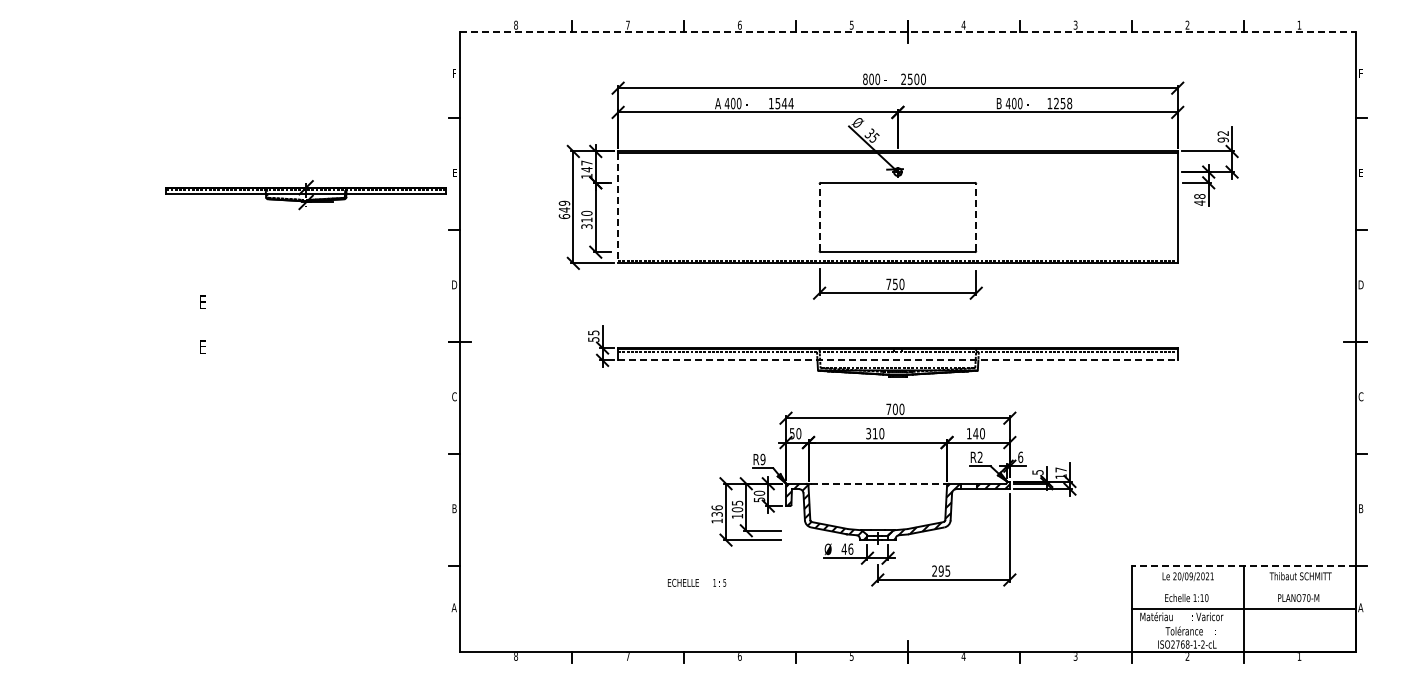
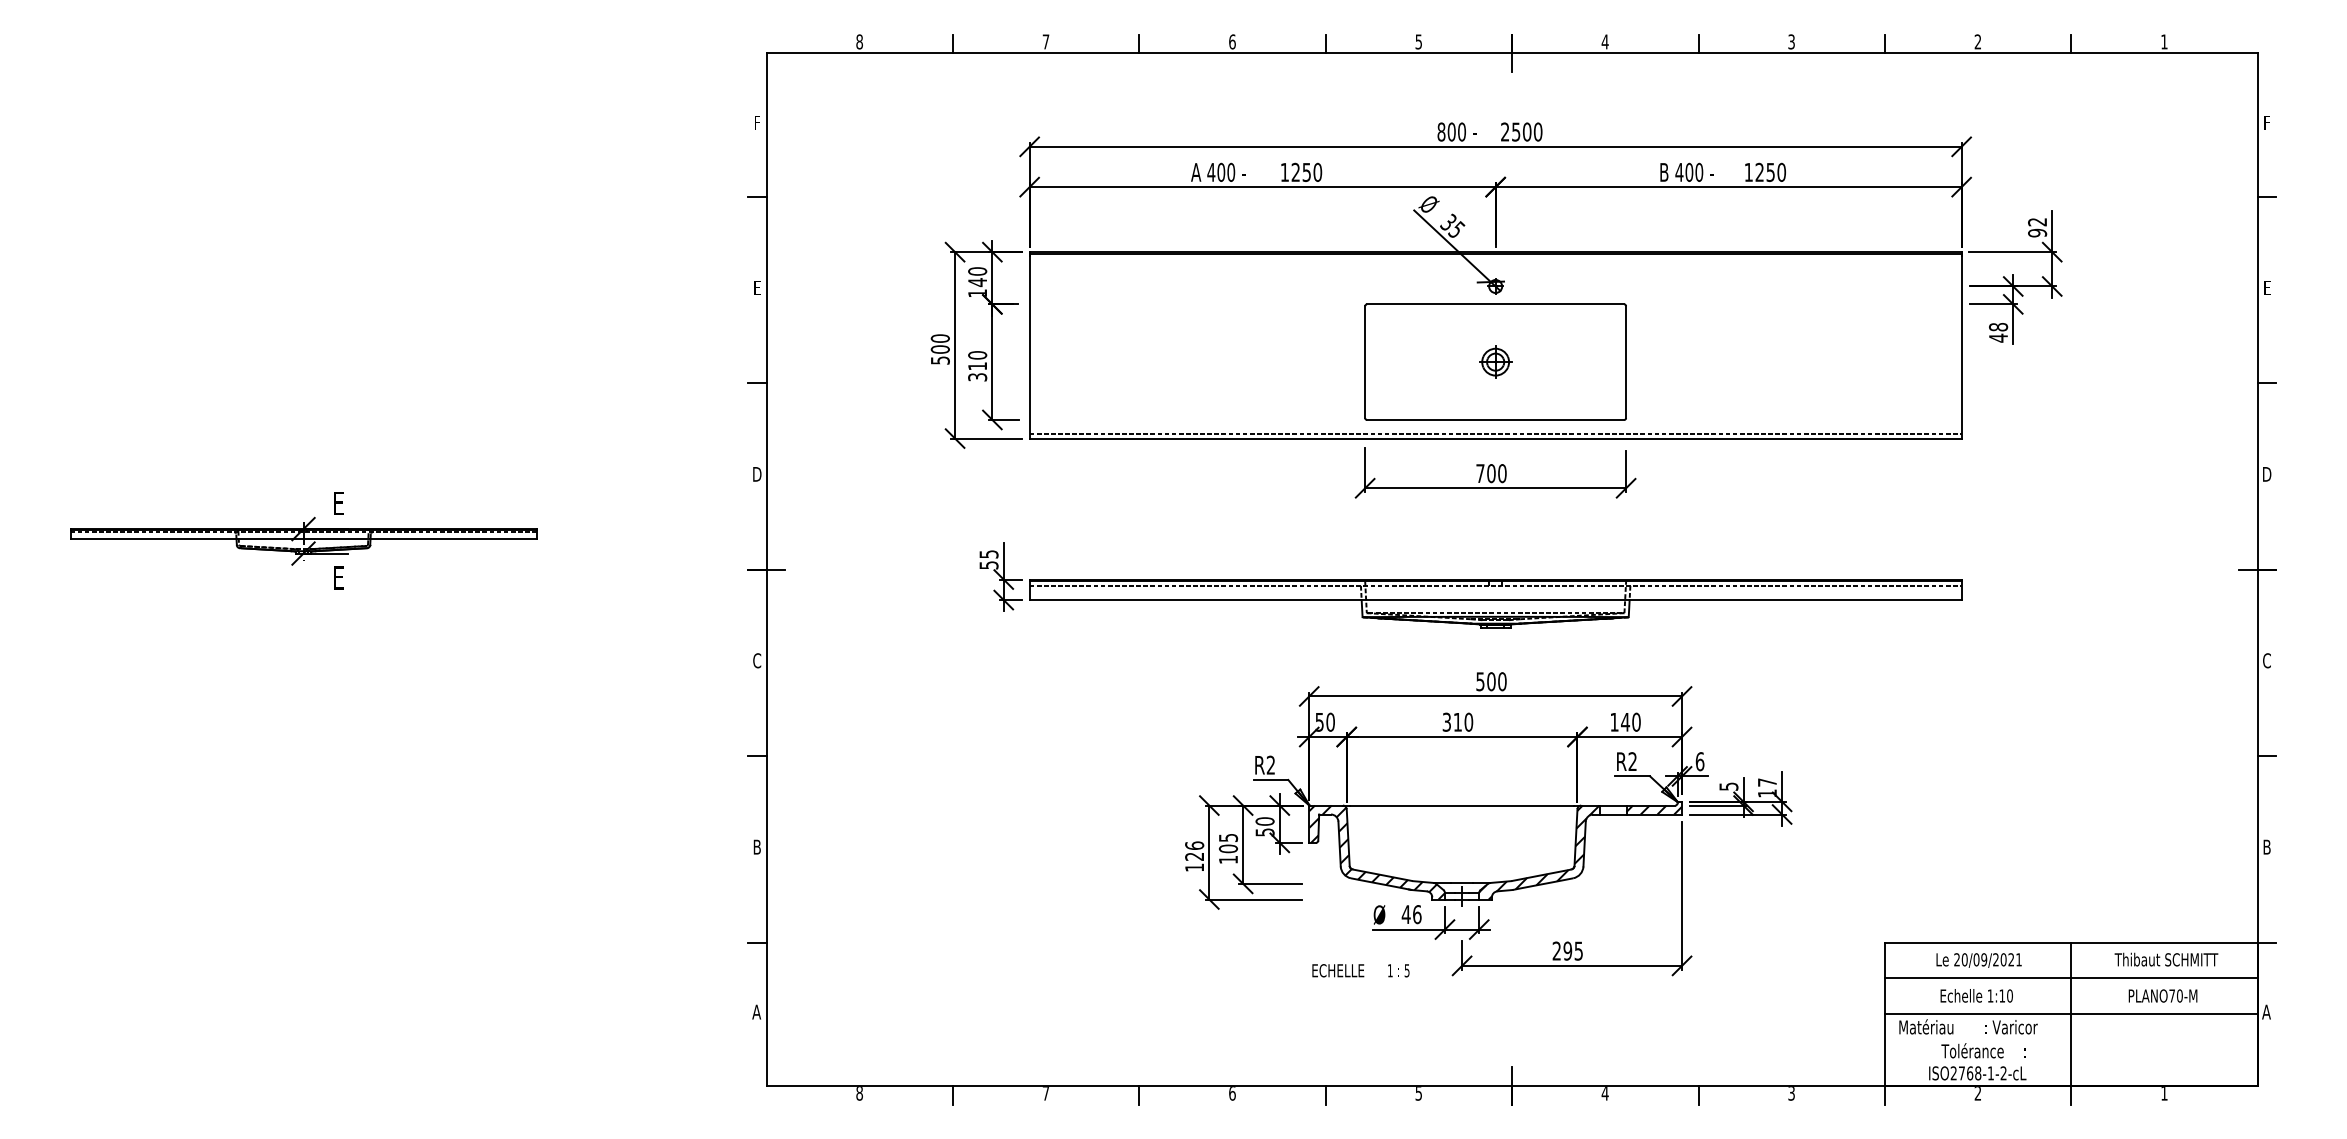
line: (907, 32) -> (1511, 54), dashed -> solid
text: (784, 103) -> (1306, 172), 1544 -> 1250
text: (1069, 103) -> (1781, 172), 1258 -> 1250
text: (586, 162) -> (976, 270), 147 -> 140
part: (305, 195) -> (302, 542), moved
line: (618, 208) -> (1030, 347), dashed -> solid
text: (564, 210) -> (940, 350), 649 -> 500
line: (819, 217) -> (1365, 362), dashed -> solid
part: (897, 217) -> (1494, 362), added
line: (976, 217) -> (1626, 362), dashed -> solid
text: (894, 284) -> (1489, 473), 750 -> 700
line: (897, 360) -> (1494, 600), dashed -> solid
text: (888, 409) -> (1479, 681), 700 -> 500
text: (762, 459) -> (1270, 765), R9 -> R2
line: (878, 483) -> (1463, 805), dashed -> solid
text: (717, 514) -> (1195, 856), 136 -> 126
line: (1243, 565) -> (2071, 941), dashed -> solid
text: (697, 582) -> (1361, 970), moved
line: (1243, 587) -> (2071, 978), added

